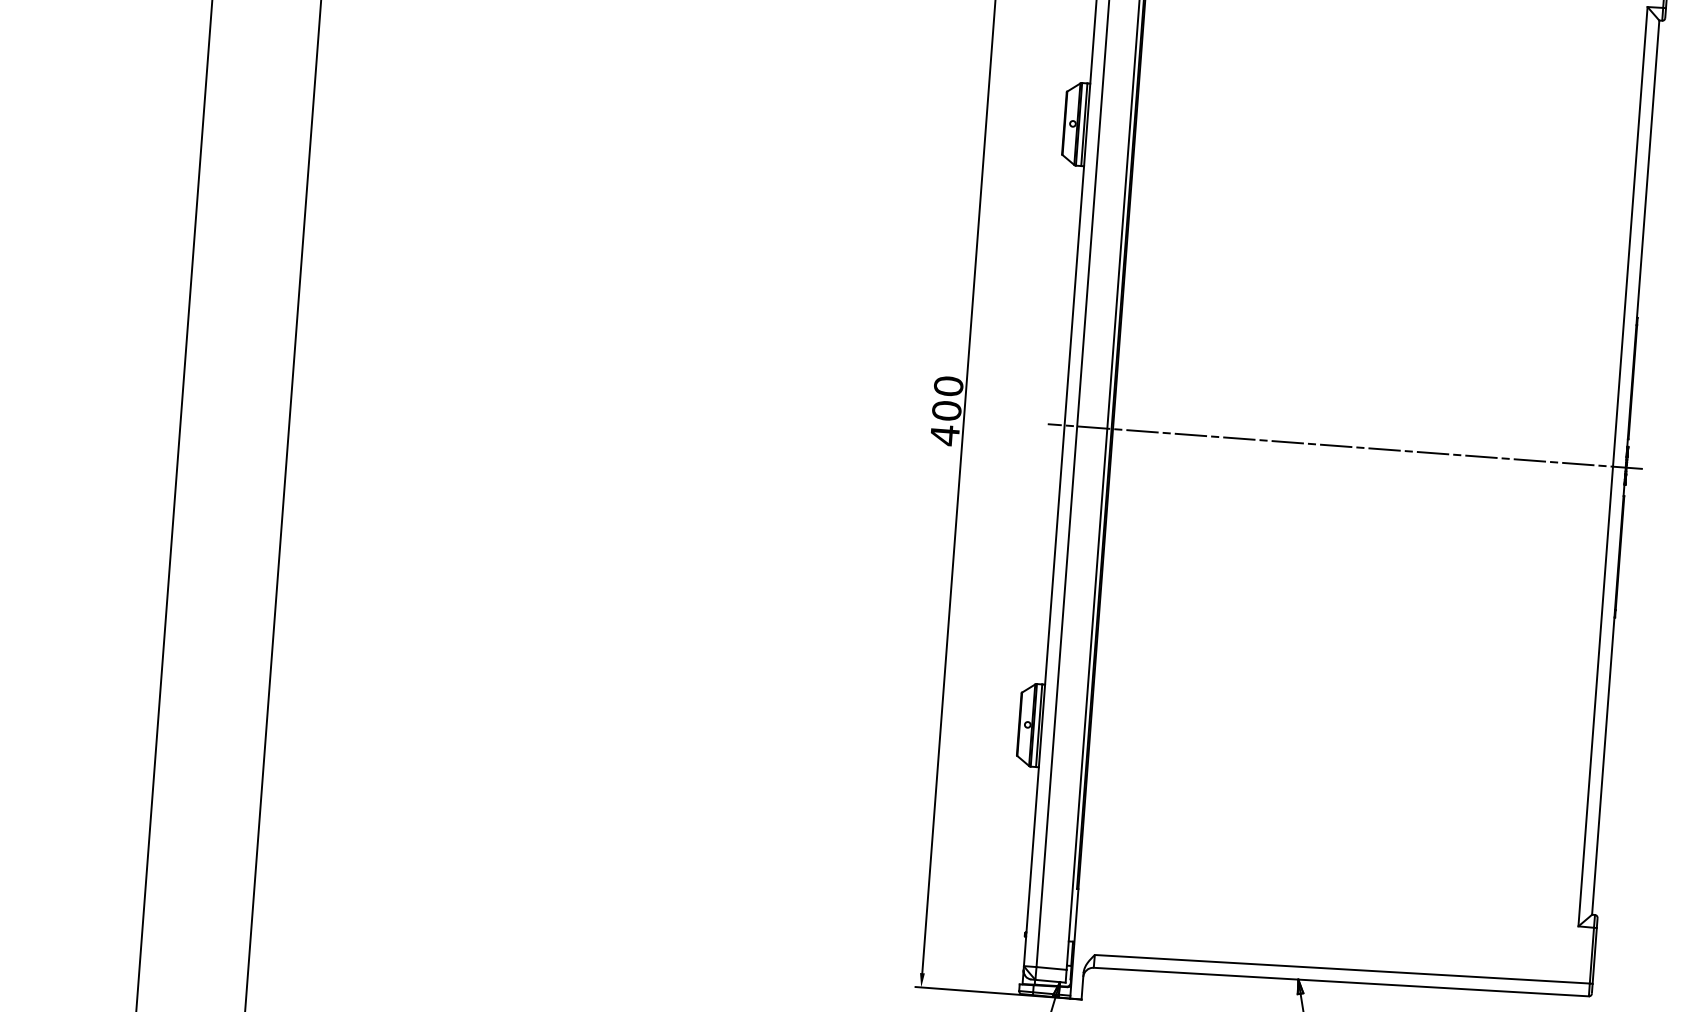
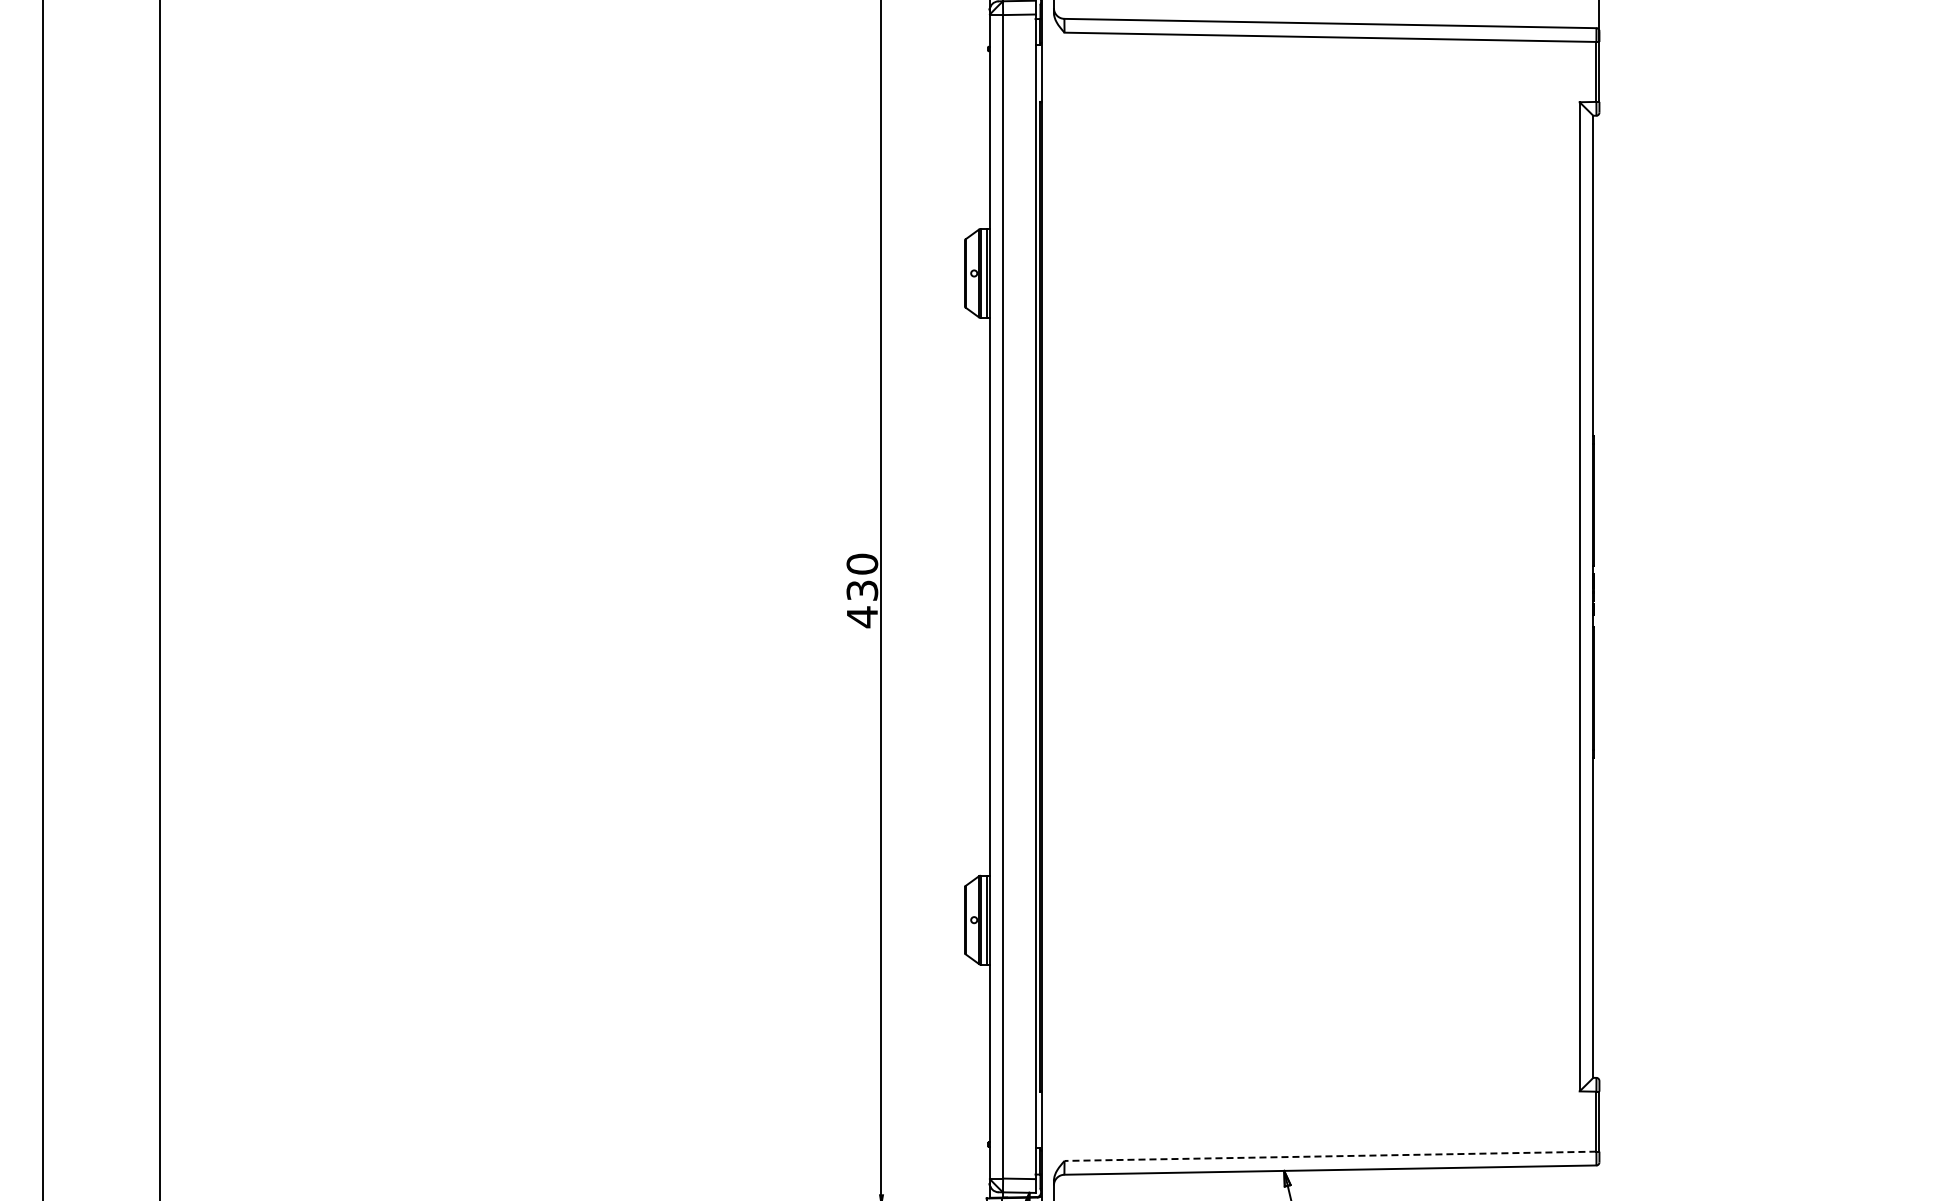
text: (946, 410) -> (862, 590), 400 -> 430
line: (1345, 446) -> (1291, 596), removed
line: (1342, 969) -> (1330, 1156), solid -> dashed

